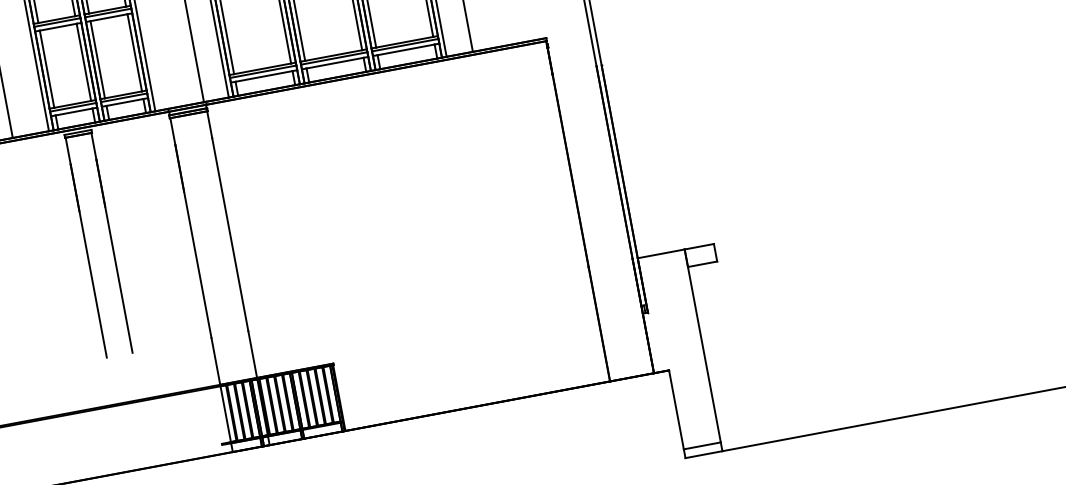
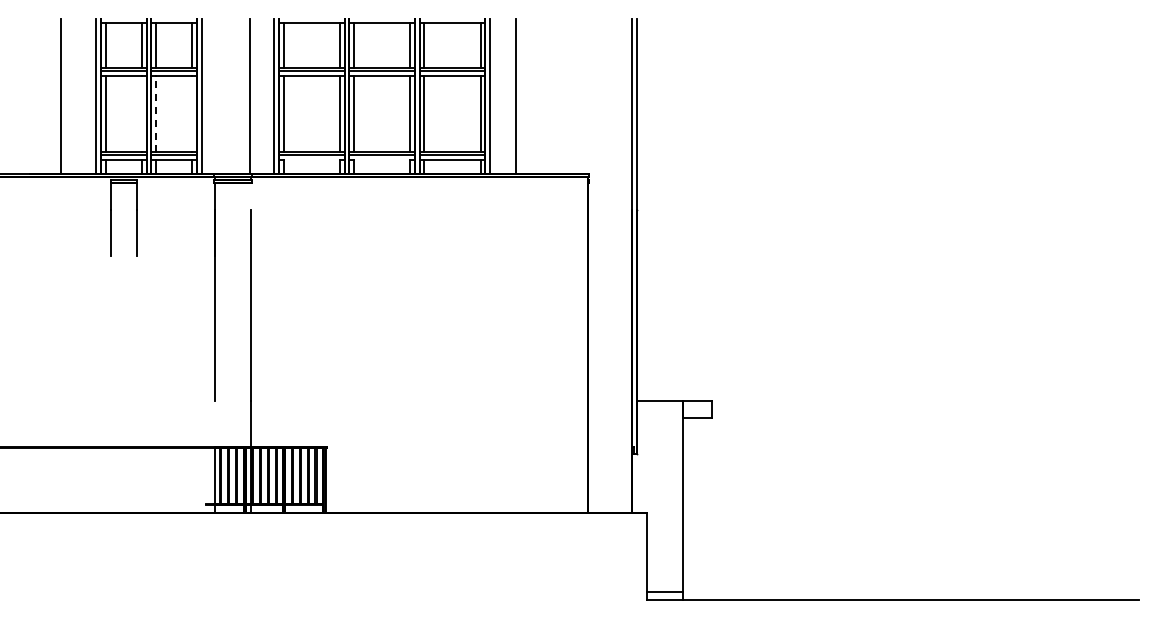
line: (134, 53) -> (192, 114), removed
line: (97, 59) -> (155, 113), solid -> dashed
line: (84, 62) -> (142, 114), removed
line: (334, 62) -> (381, 159), removed
line: (263, 76) -> (311, 159), removed
line: (209, 124) -> (251, 196), removed
line: (114, 255) -> (136, 304), removed
line: (88, 260) -> (111, 304), removed
line: (215, 361) -> (214, 423), removed

